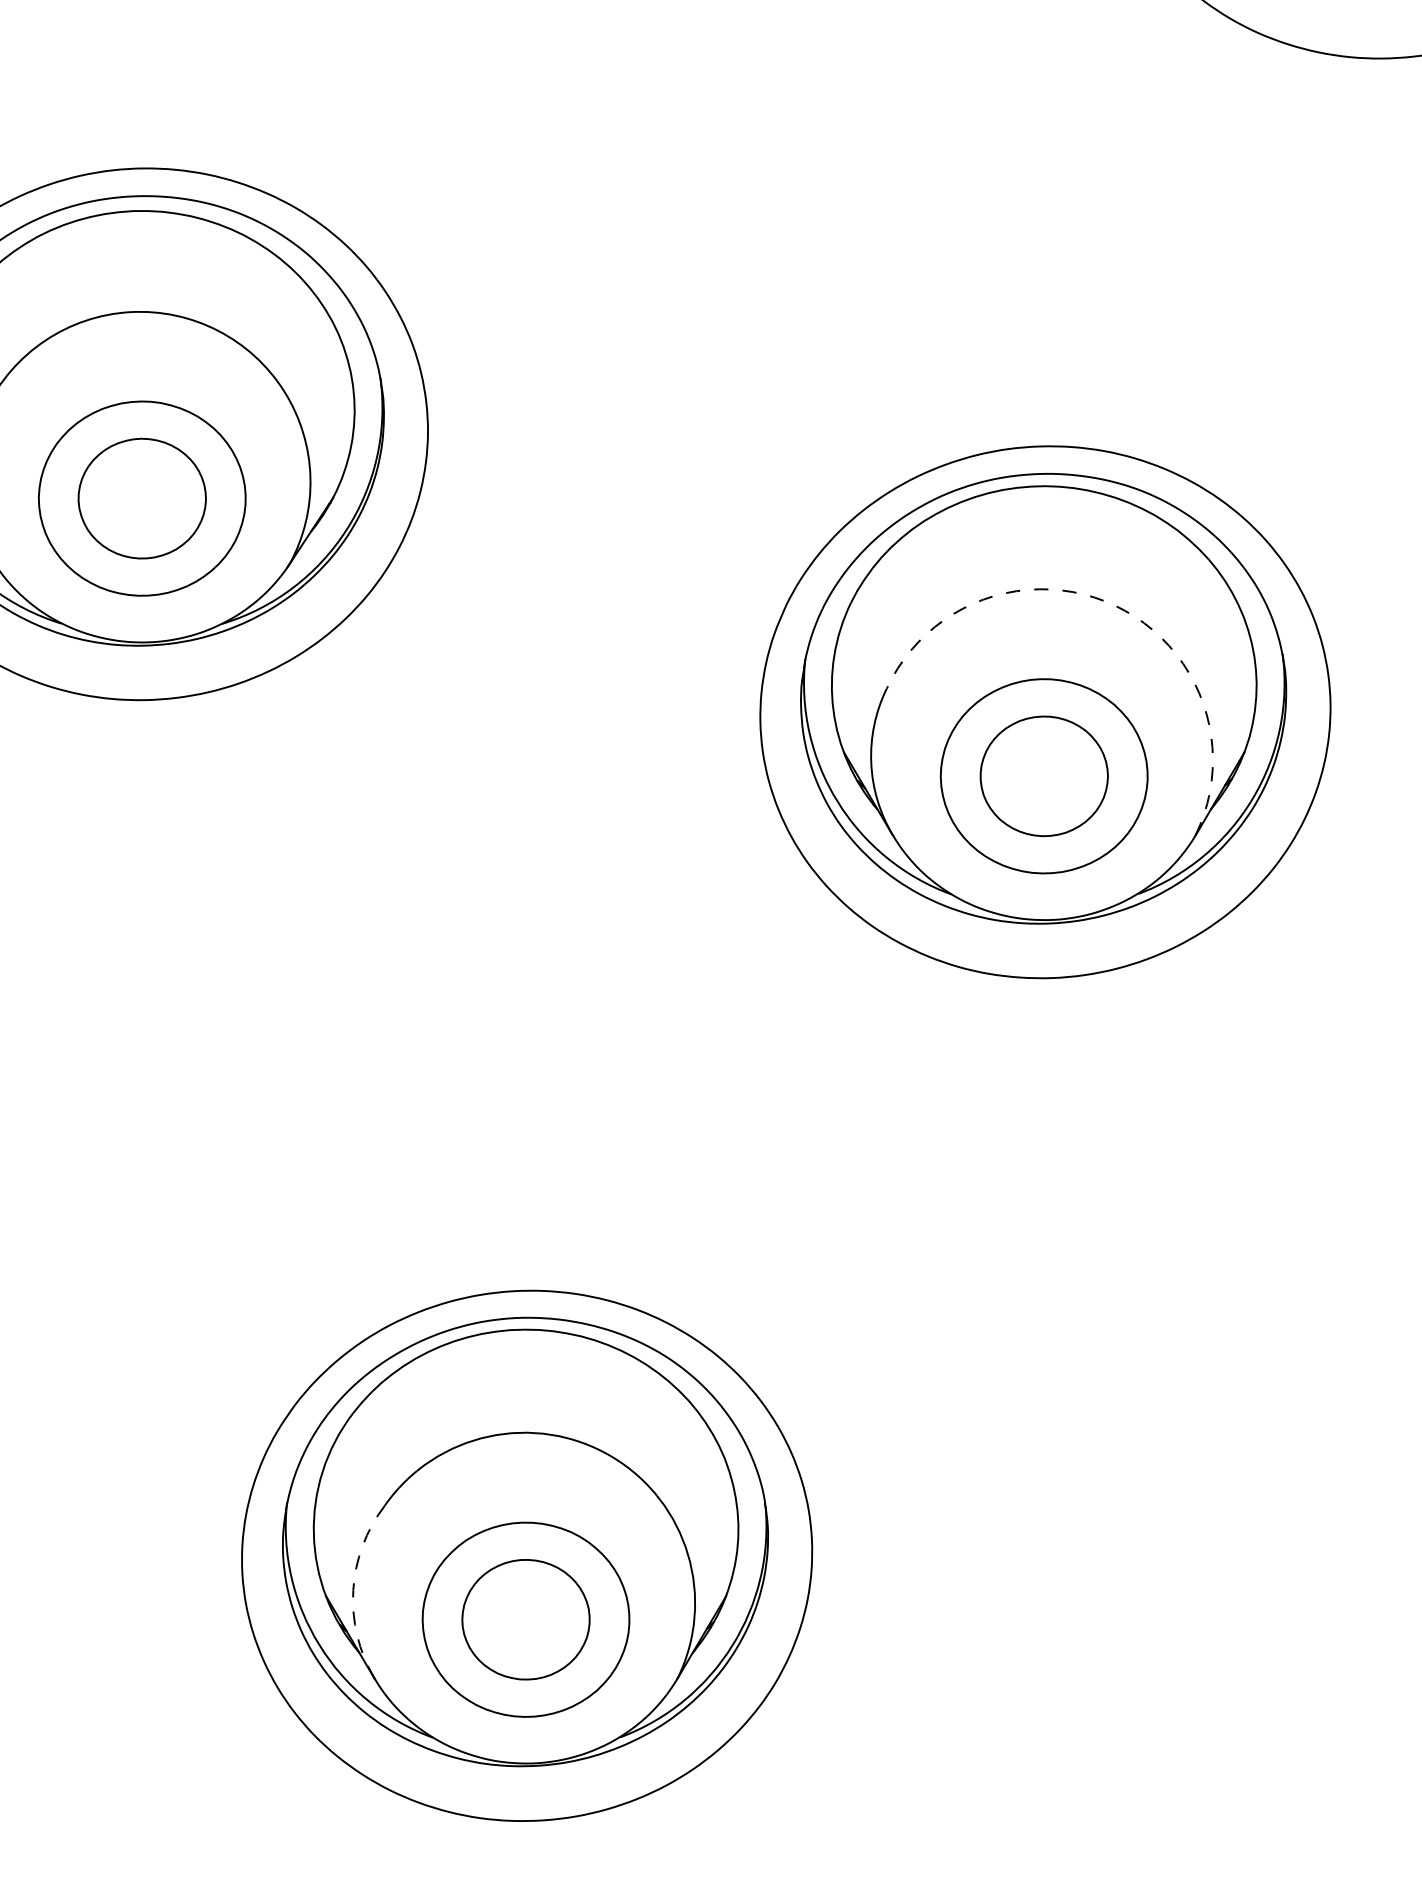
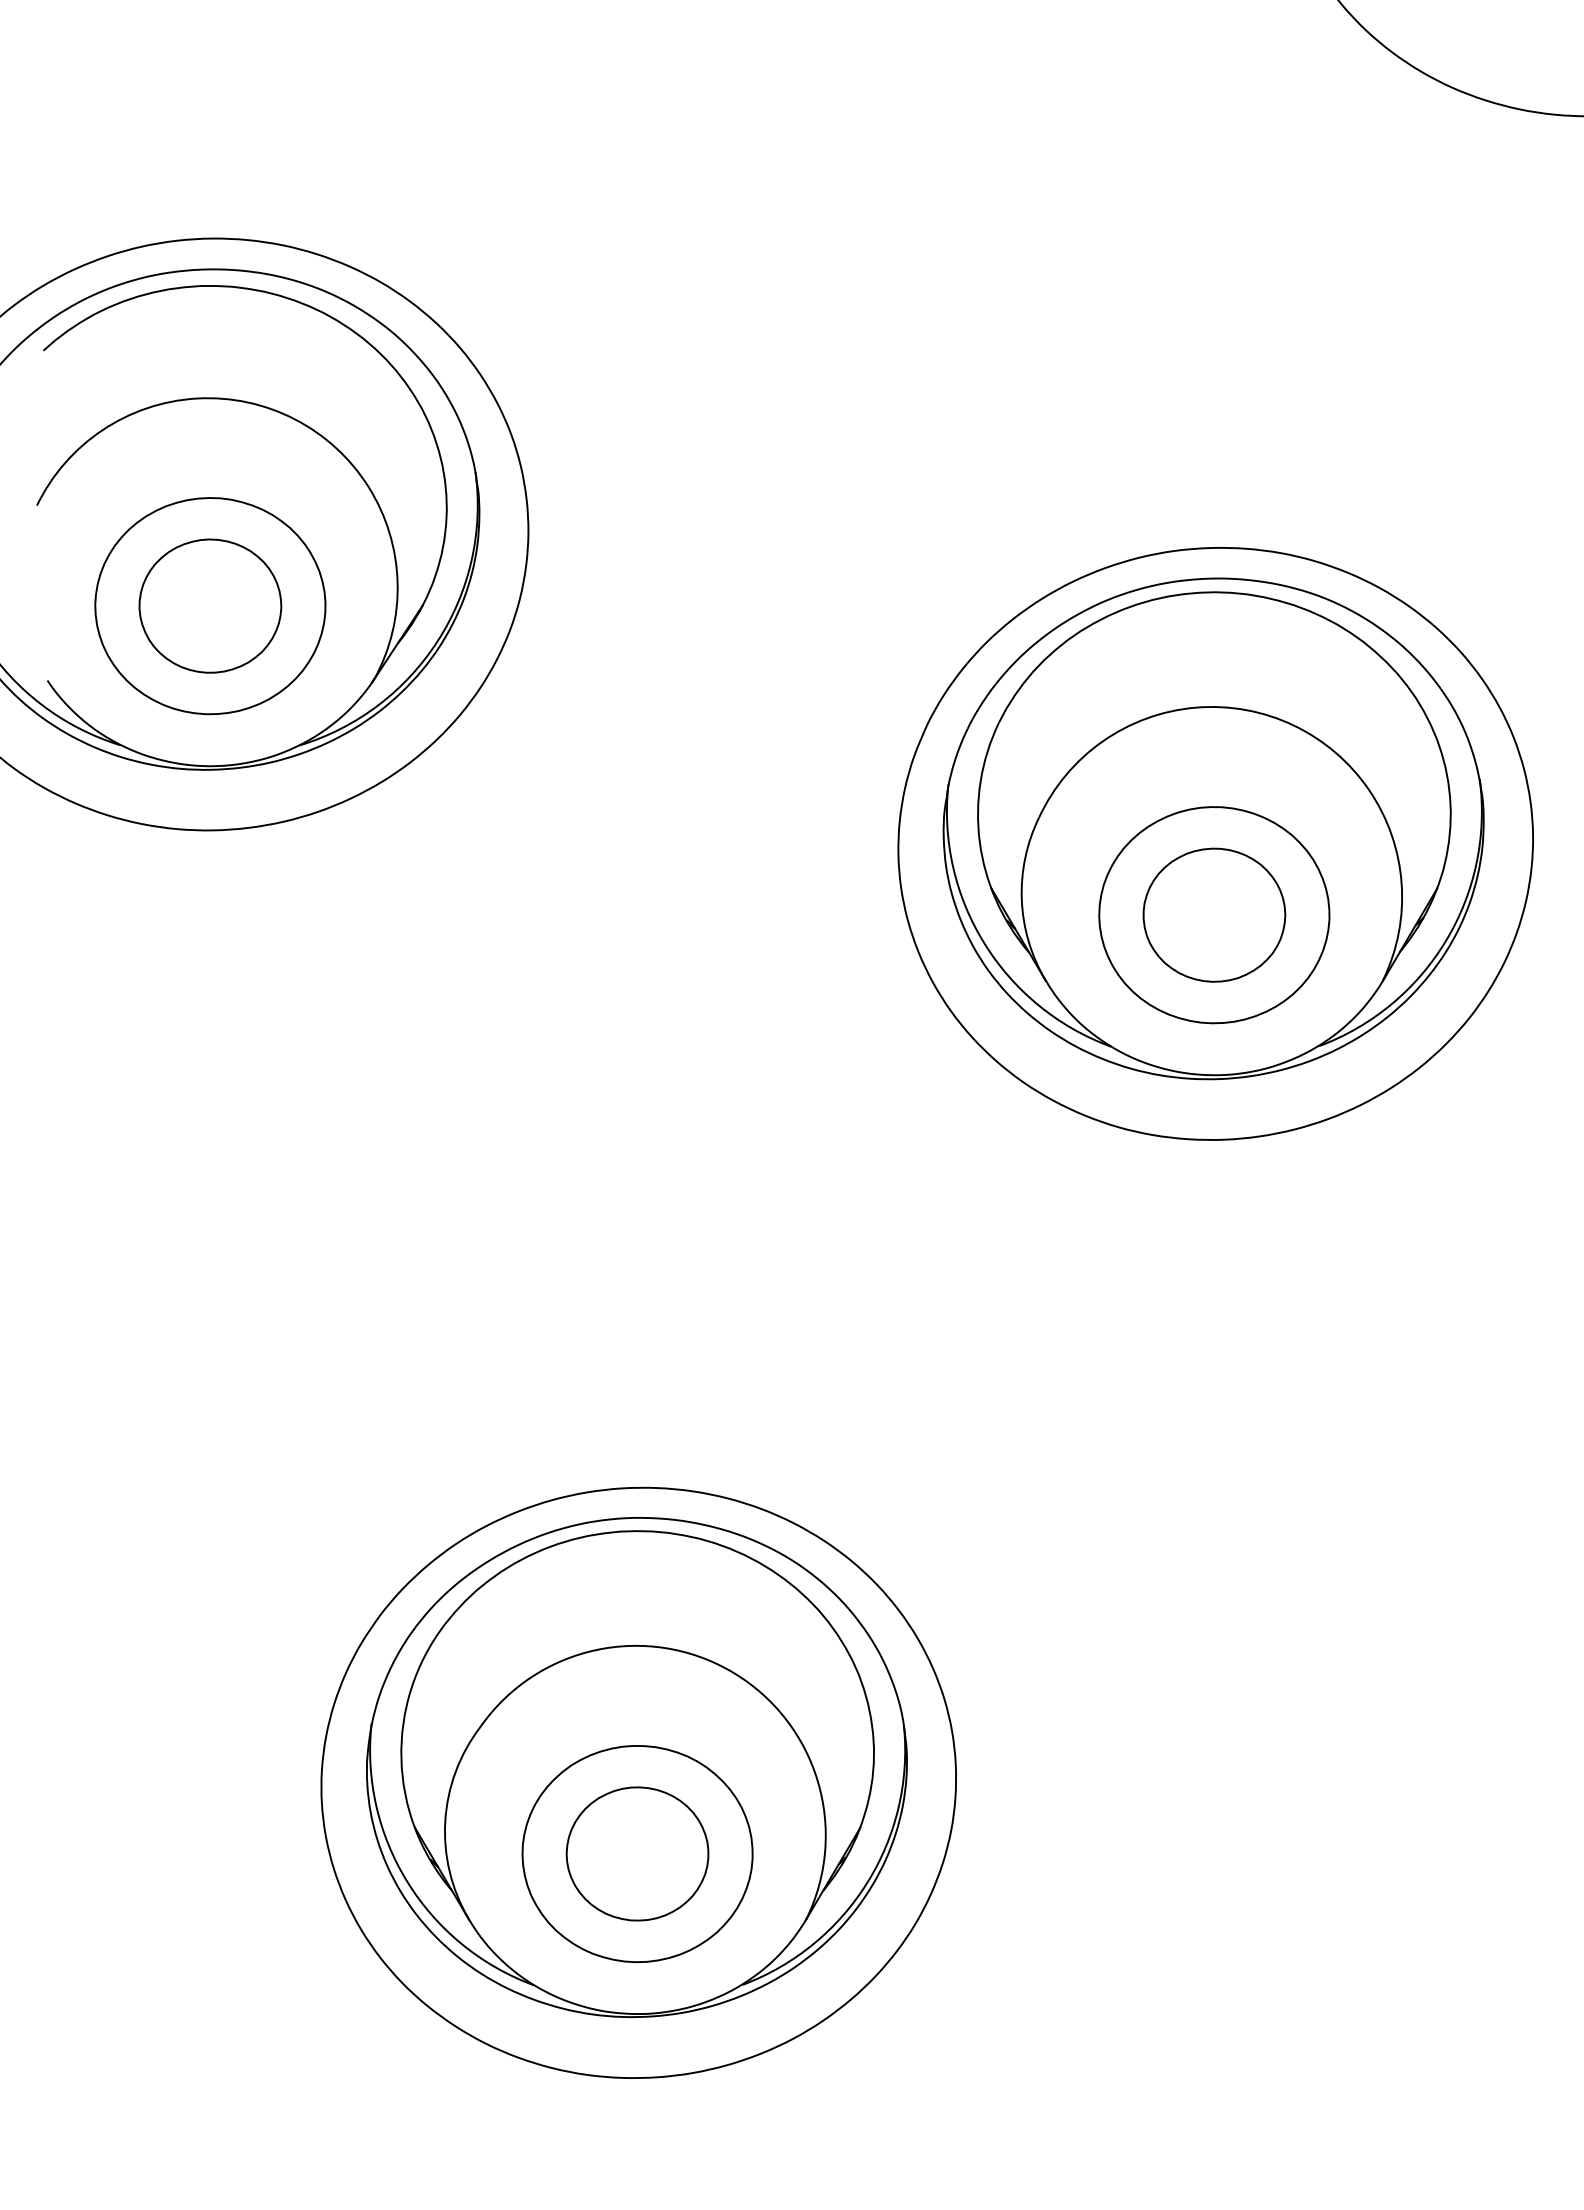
arc: (1115, 605) -> (1293, 725), dashed -> solid
arc: (353, 1590) -> (445, 1821), dashed -> solid

